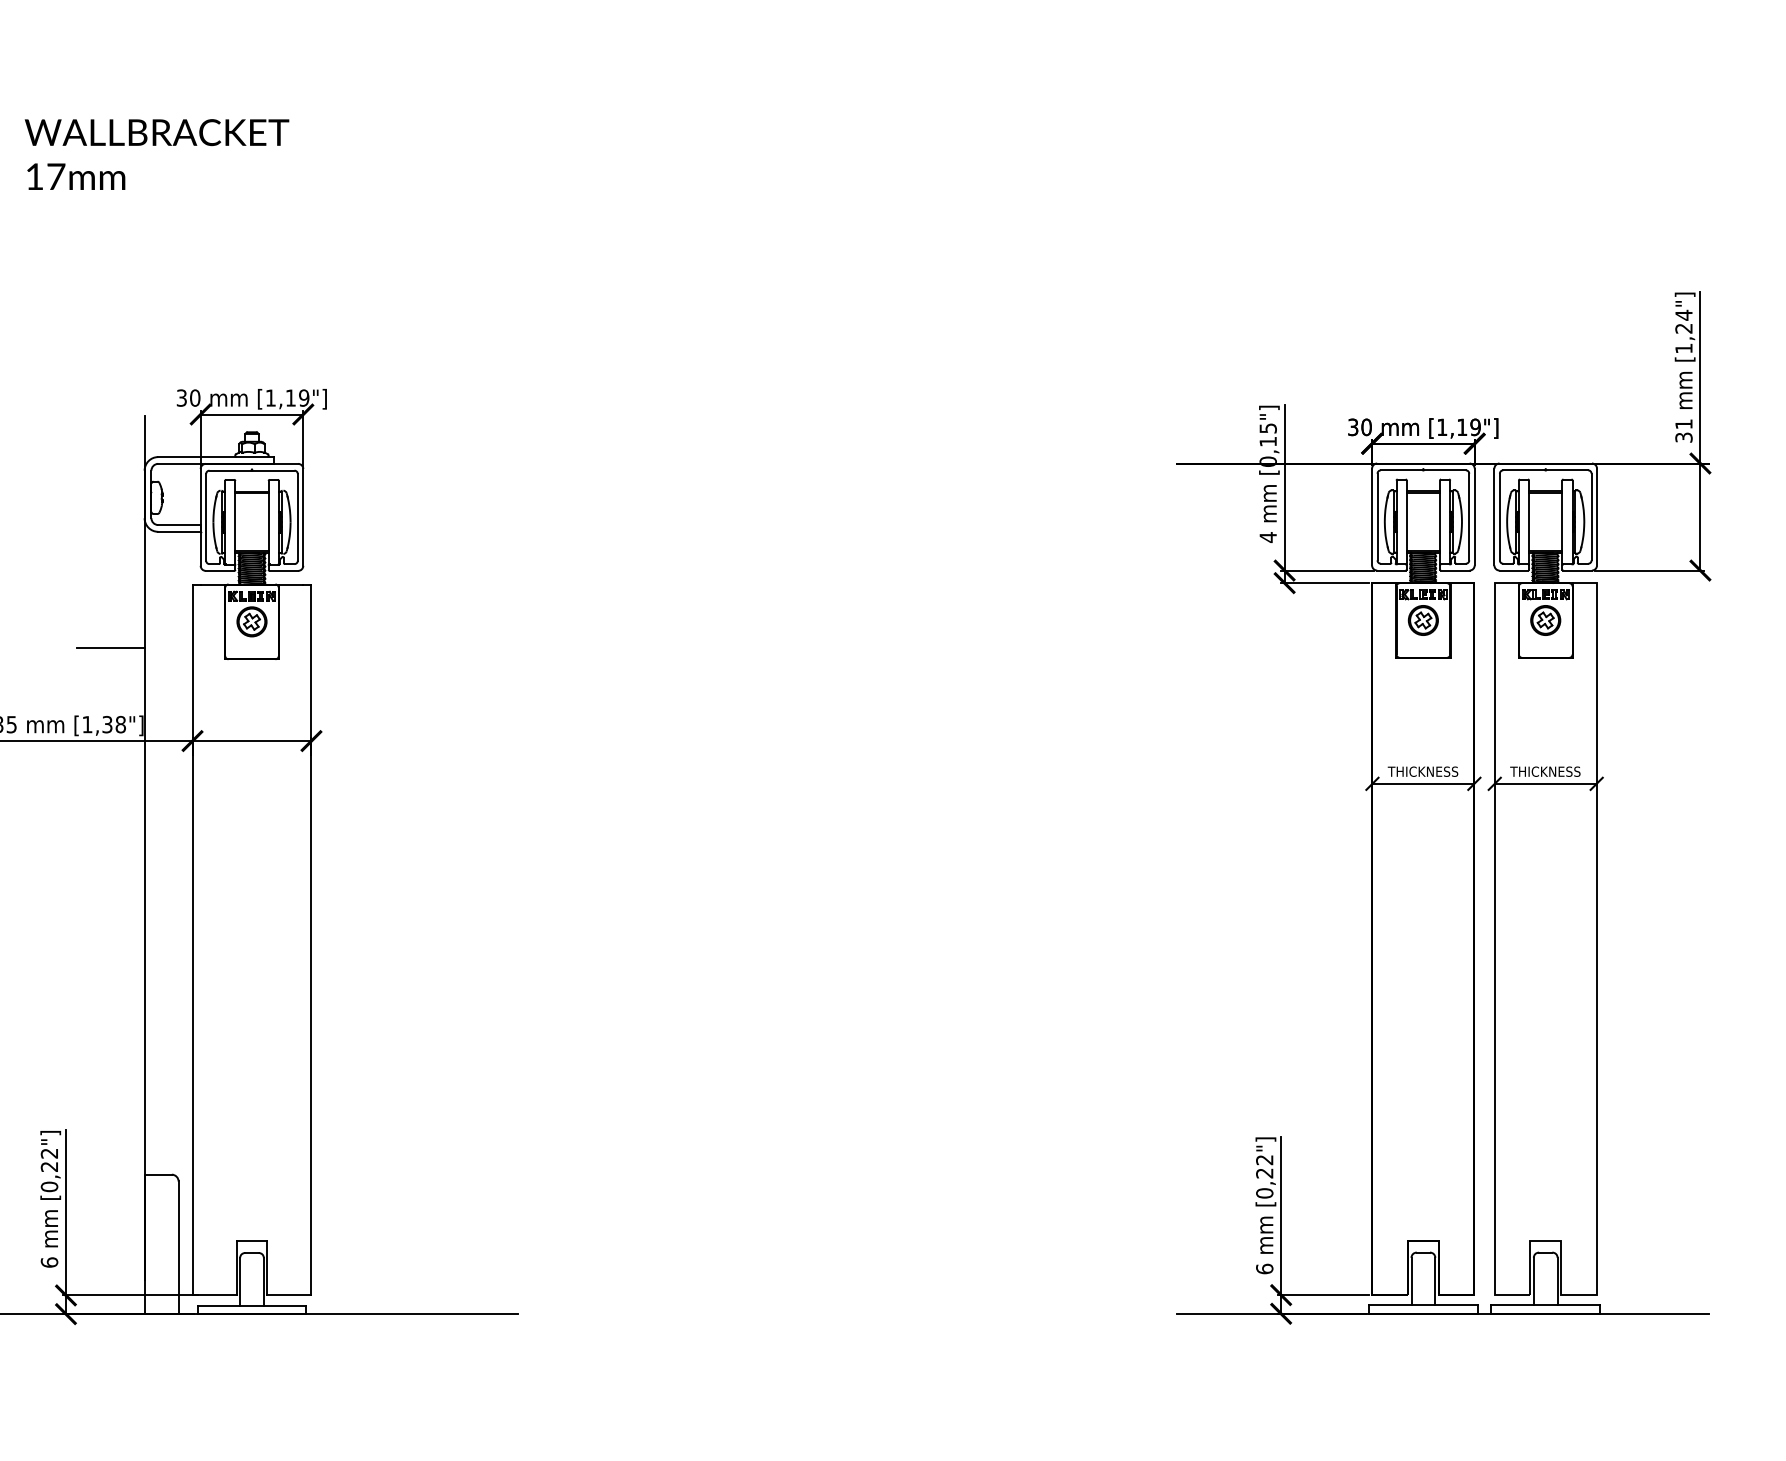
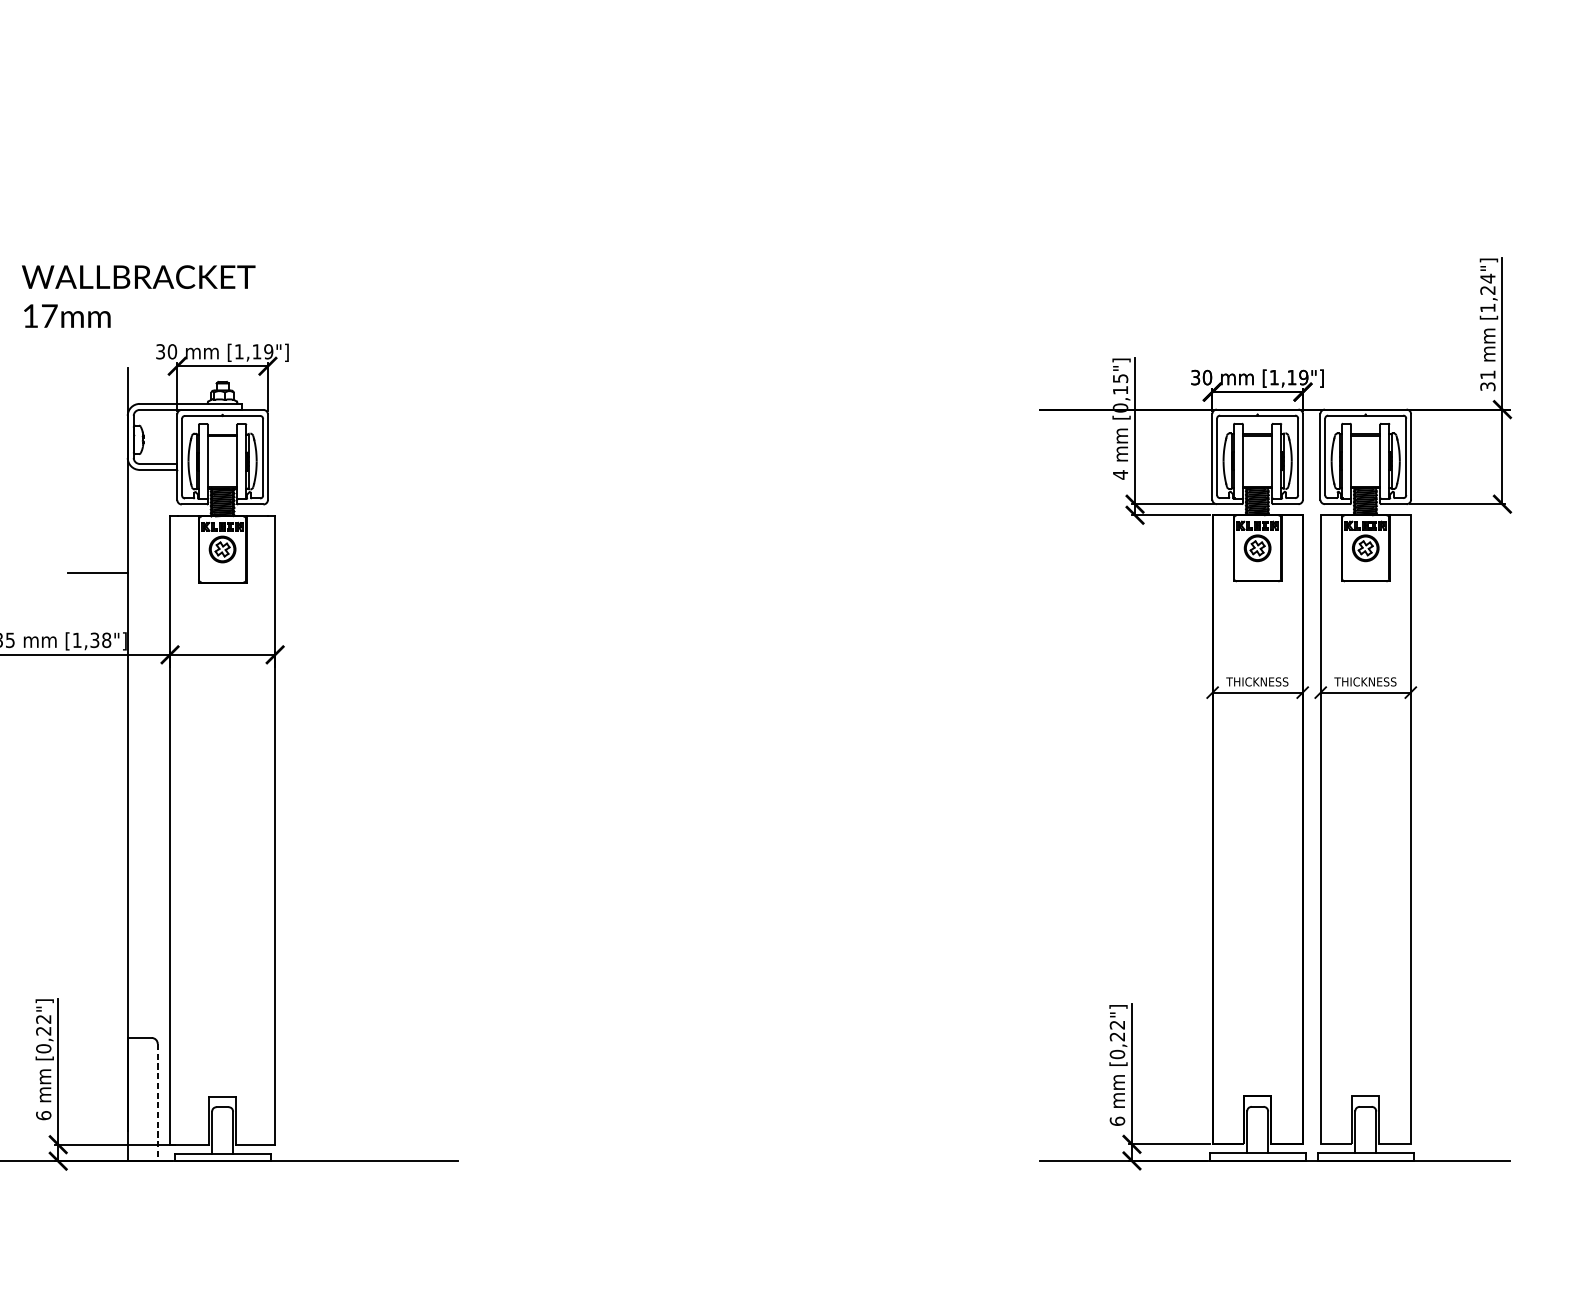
text: (156, 154) -> (138, 296), moved
line: (178, 1248) -> (157, 1103), solid -> dashed

